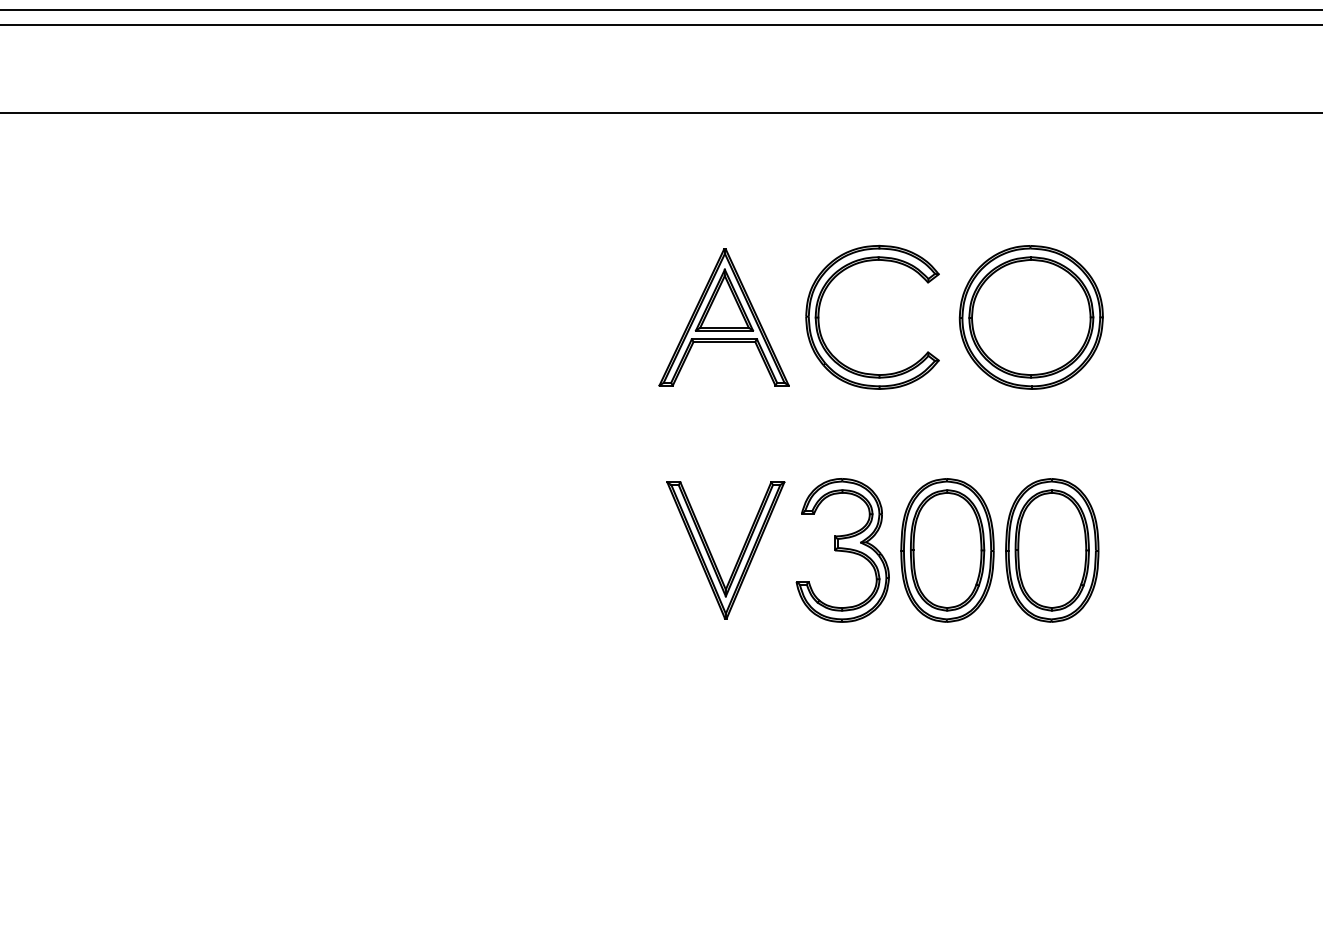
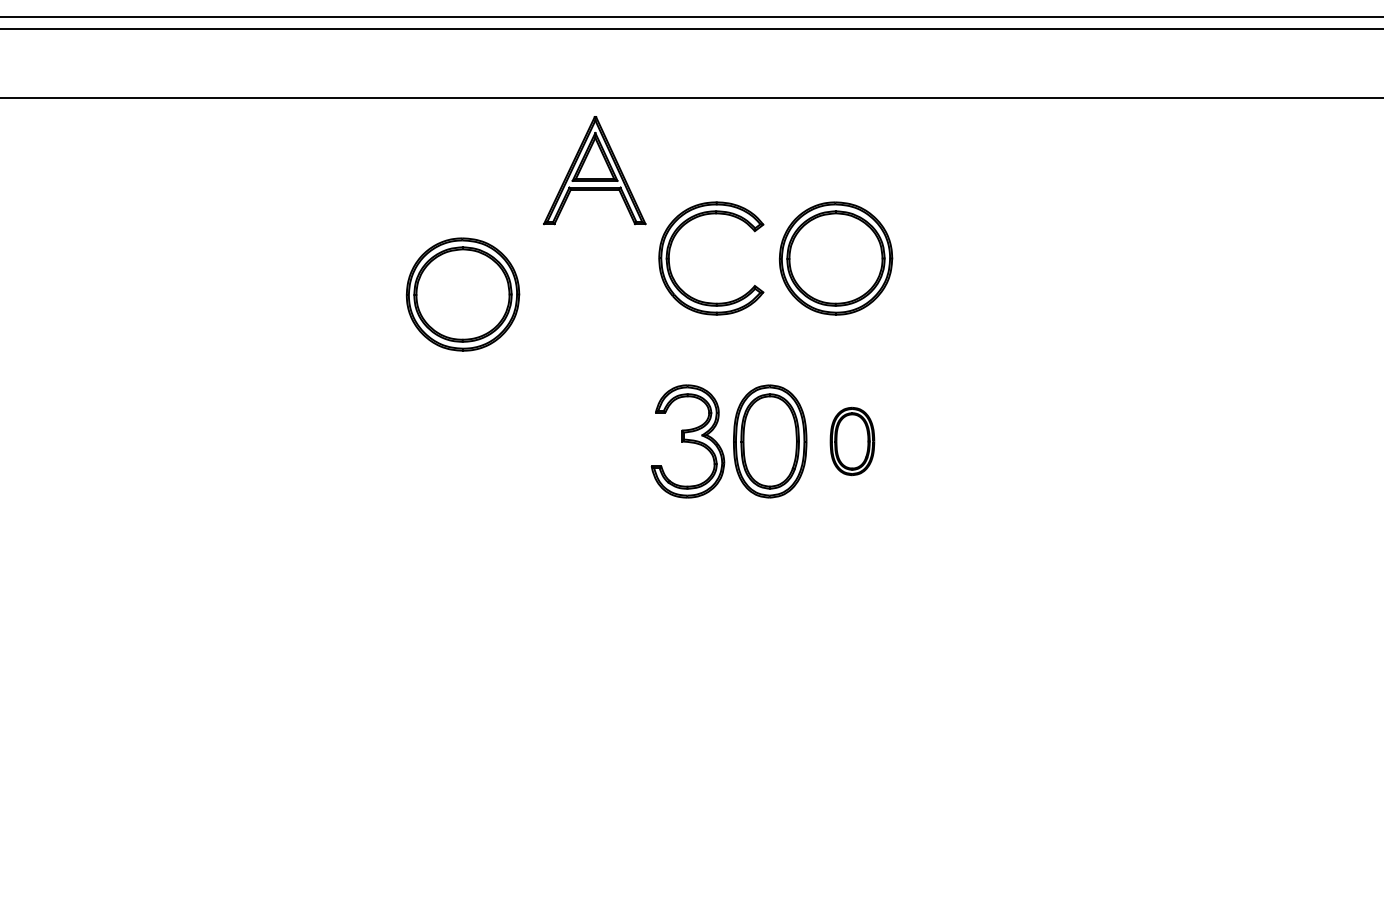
part: (723, 317) -> (594, 170), moved
part: (555, 363) -> (462, 294), added
part: (1052, 550) -> (852, 441), size x0.6
part: (739, 554) -> (606, 444), removed

